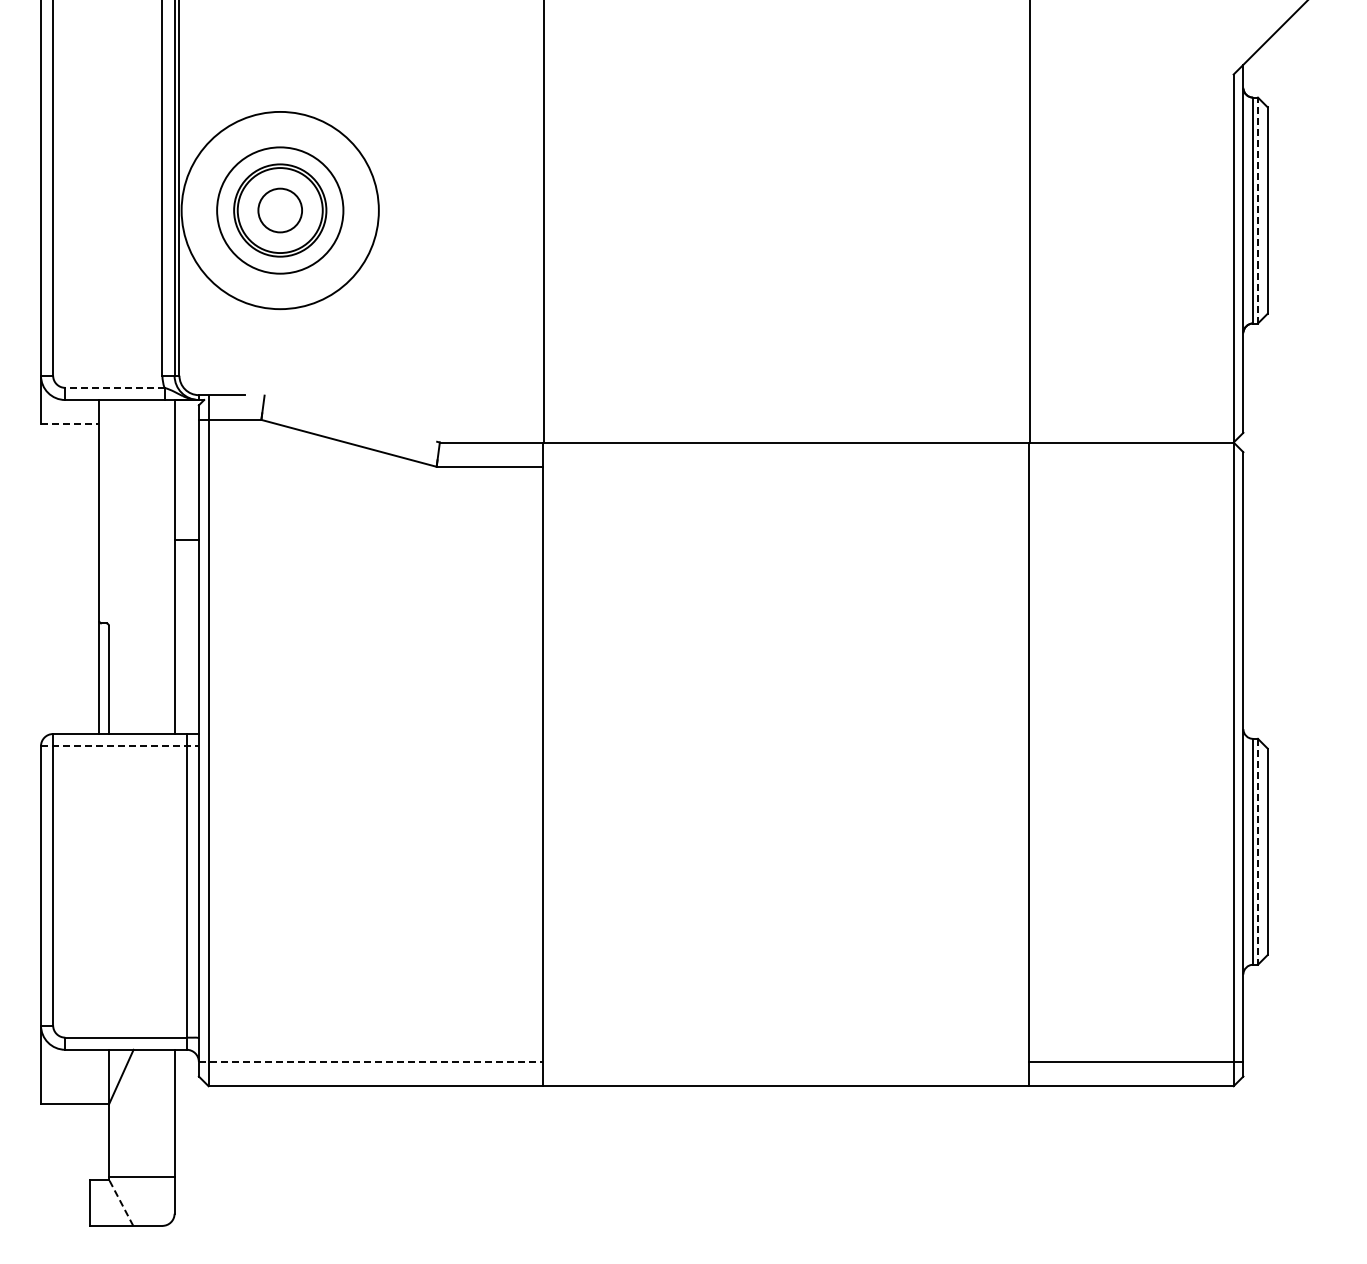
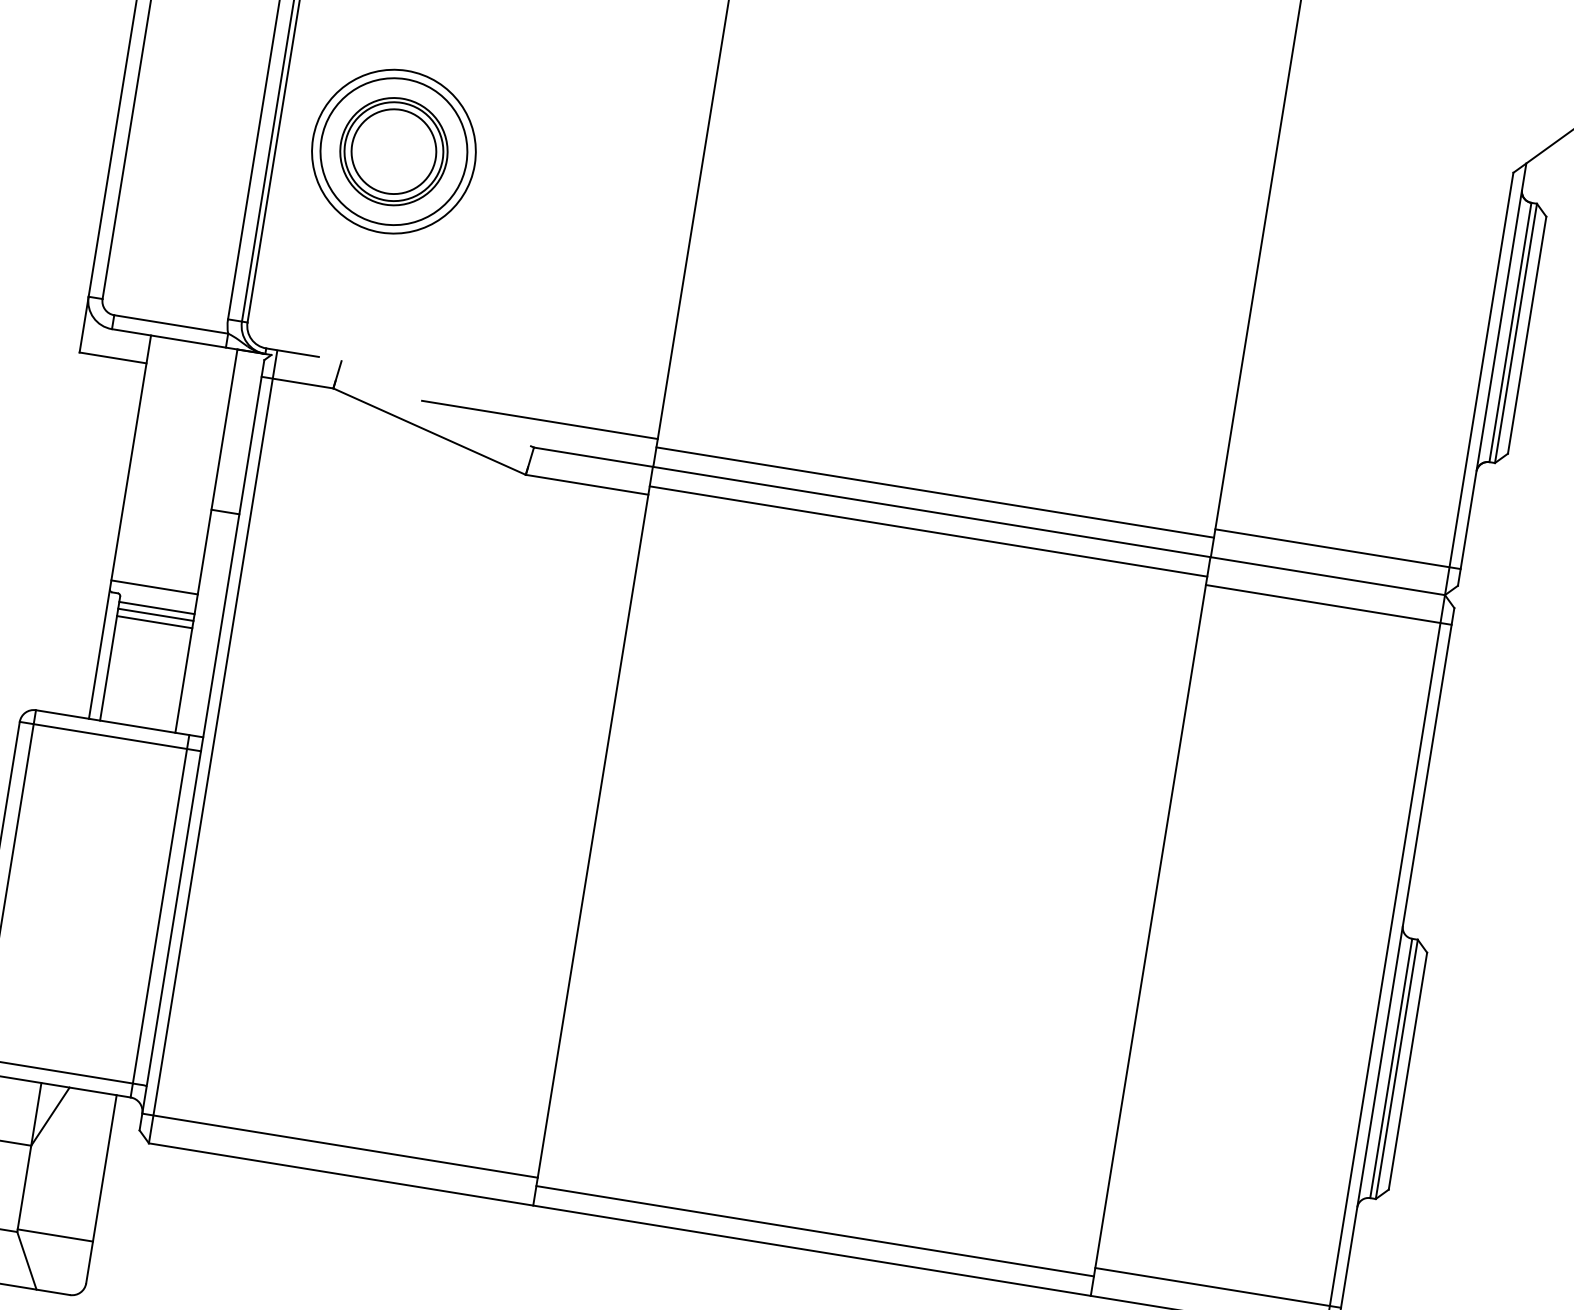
circle: (279, 210) -> (393, 151), size x0.71
circle: (279, 210) -> (393, 151), size x1.67
line: (1257, 210) -> (1515, 333), dashed -> solid
line: (114, 387) -> (170, 323), dashed -> solid
line: (440, 418) -> (539, 420), added
line: (1136, 418) -> (1337, 549), added
line: (70, 424) -> (113, 358), dashed -> solid
line: (786, 425) -> (934, 492), added
line: (786, 459) -> (928, 531), added
line: (1136, 466) -> (1329, 604), added
line: (136, 613) -> (154, 587), added
line: (141, 630) -> (156, 607), added
line: (141, 636) -> (155, 614), added
line: (141, 642) -> (154, 621), added
line: (119, 746) -> (109, 736), dashed -> solid
line: (1257, 851) -> (1396, 1068), dashed -> solid
line: (371, 1061) -> (340, 1145), dashed -> solid
line: (786, 1069) -> (815, 1231), added
line: (120, 1202) -> (26, 1260), dashed -> solid

